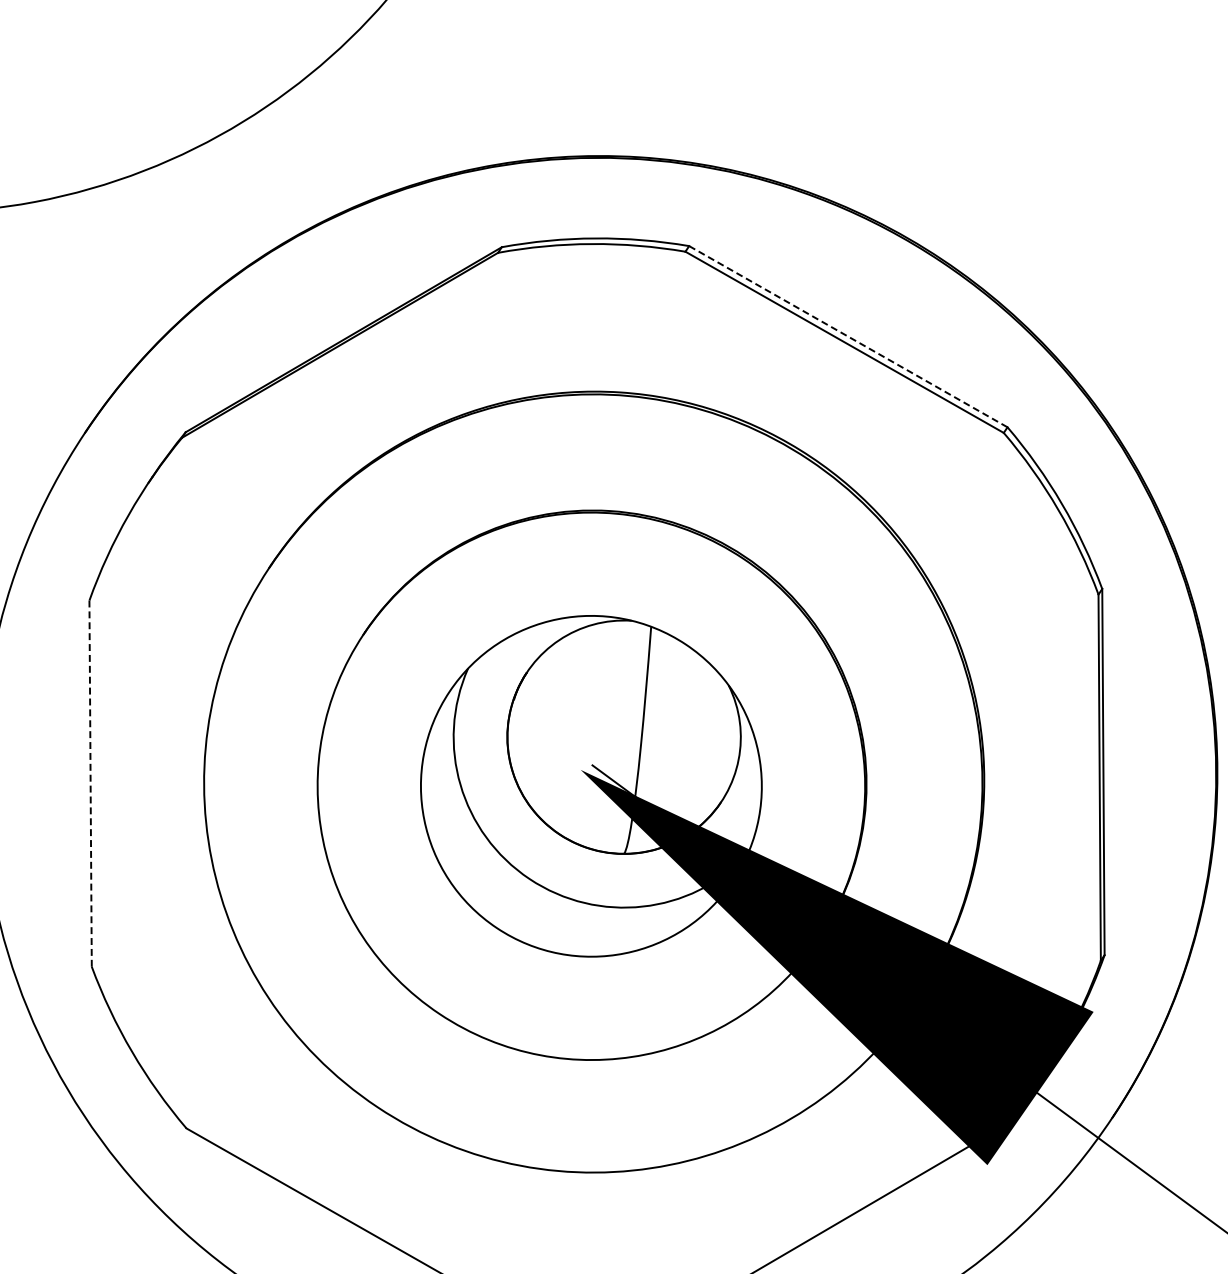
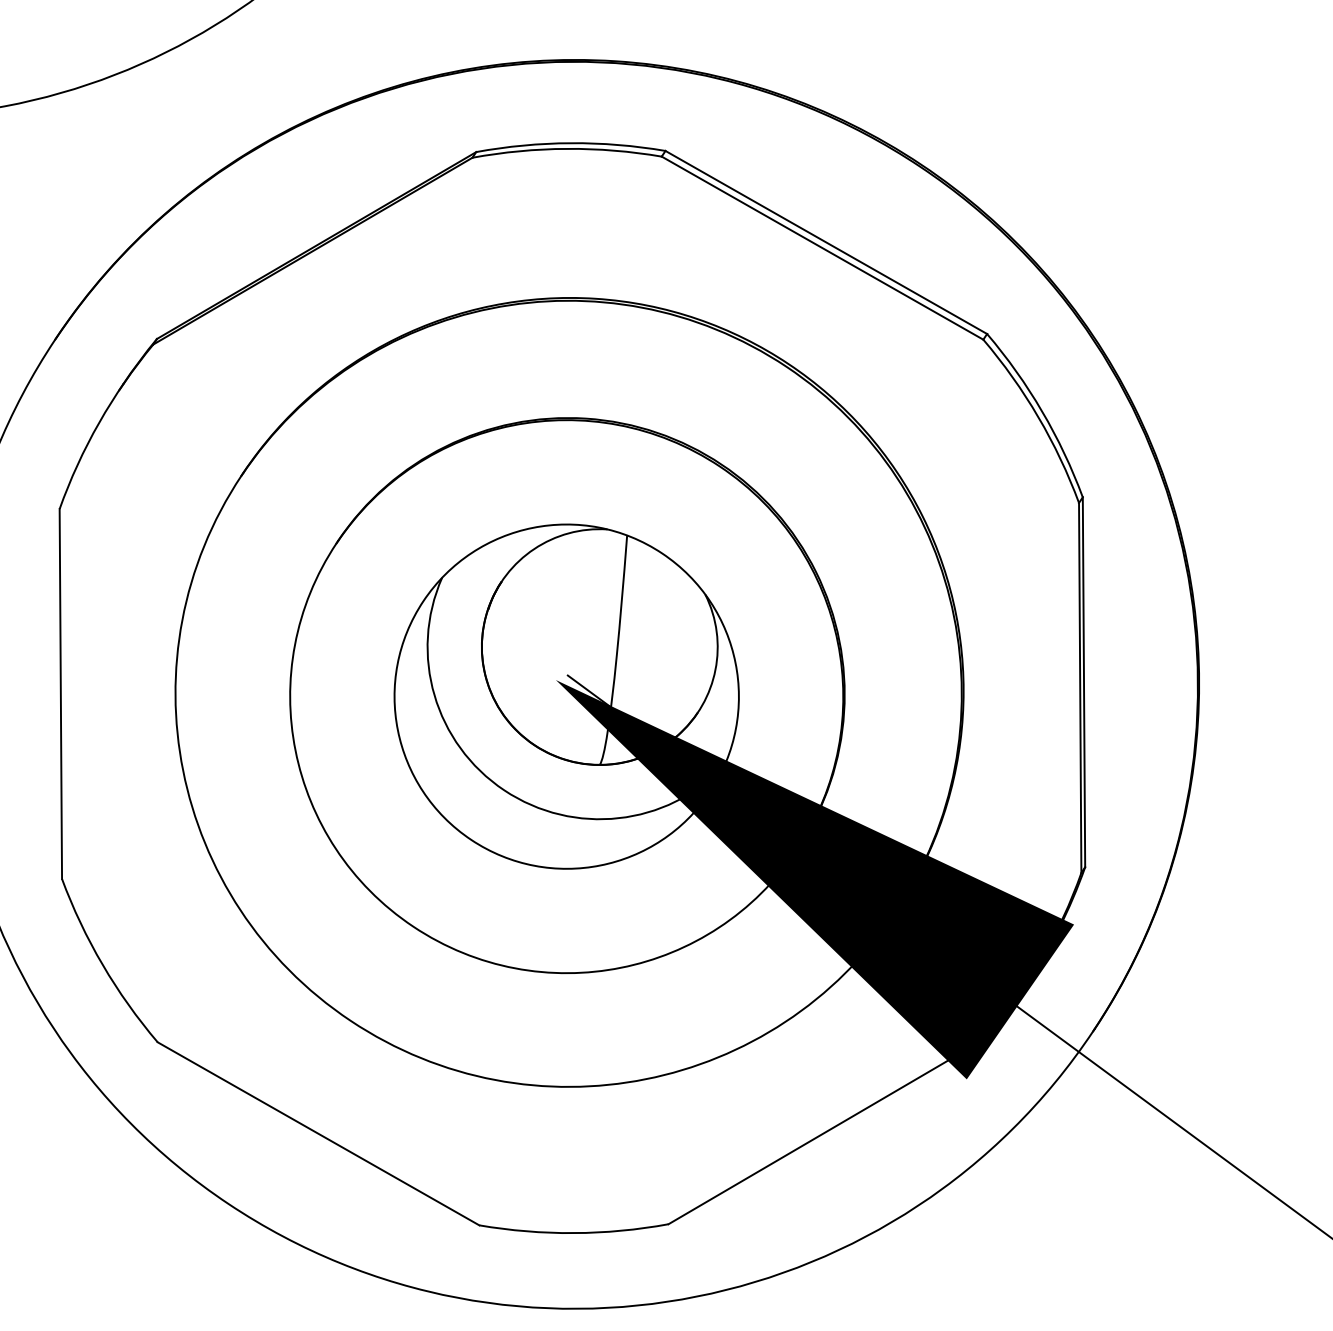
line: (848, 336) -> (826, 242), dashed -> solid
line: (90, 784) -> (60, 694), dashed -> solid

